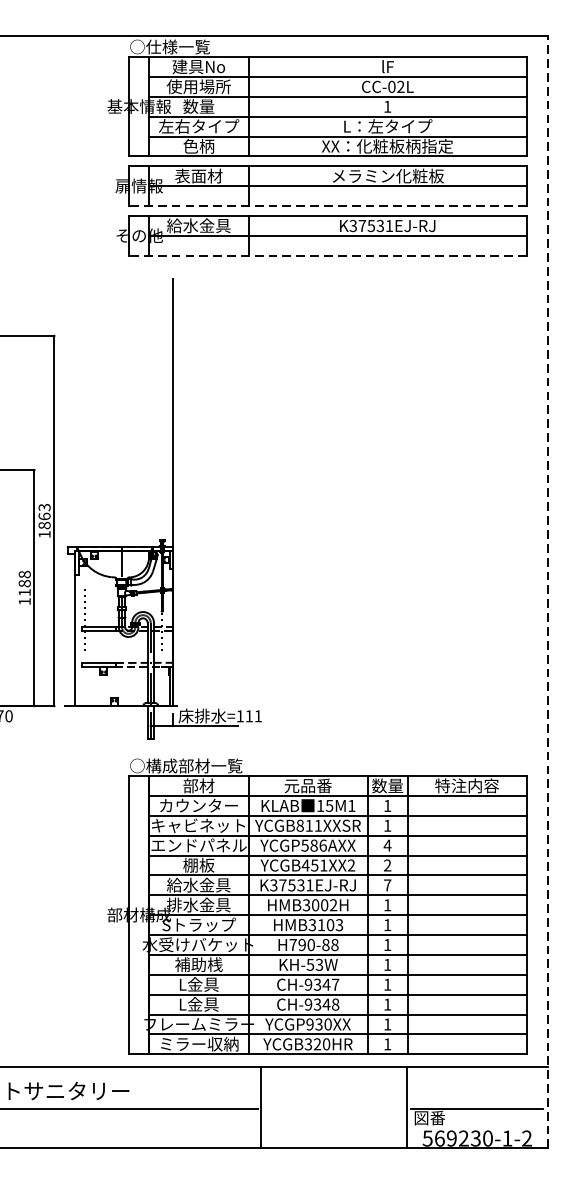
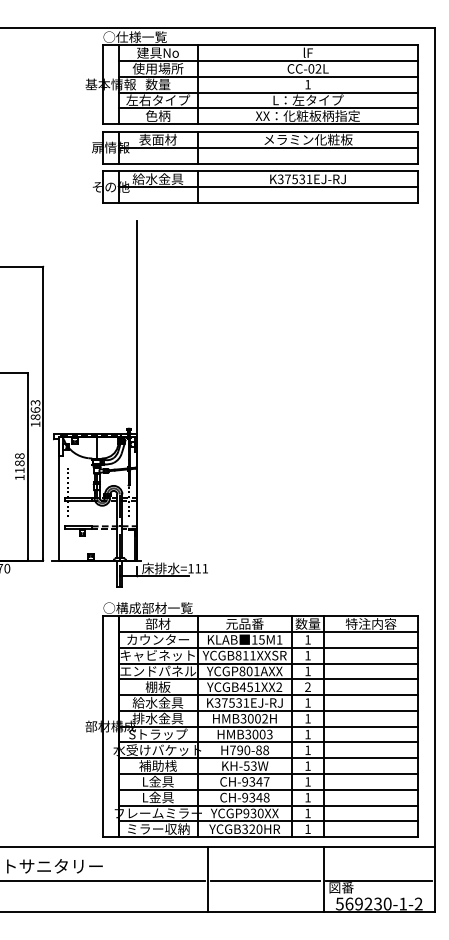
line: (327, 206) -> (260, 163), dashed -> solid
line: (327, 256) -> (260, 203), dashed -> solid
line: (548, 592) -> (435, 470), dashed -> solid
text: (313, 845) -> (249, 671), YCGP586AXX -> YCGP801AXX
text: (387, 845) -> (307, 671), 4 -> 1
text: (387, 884) -> (307, 702), 7 -> 1
text: (321, 925) -> (255, 734), HMB3103 -> HMB3003
line: (332, 1108) -> (264, 880), added

